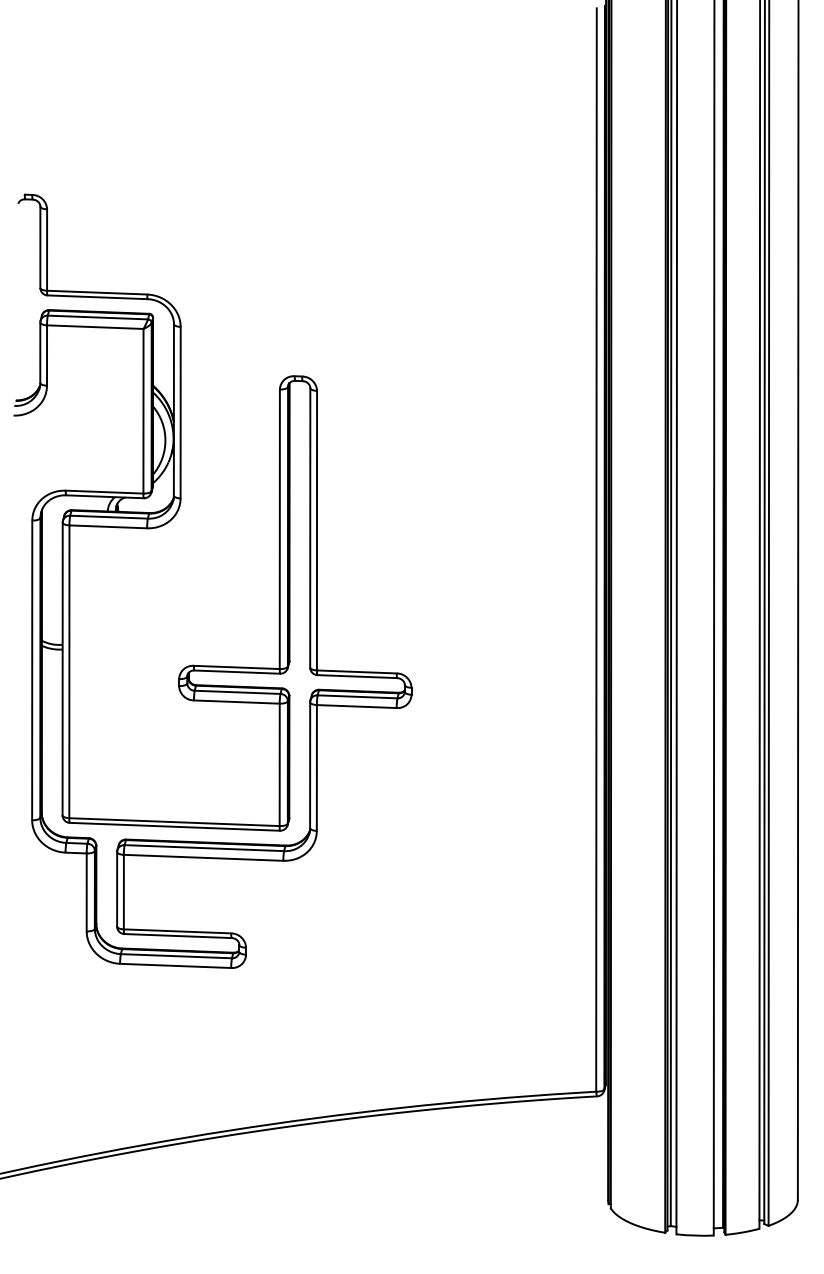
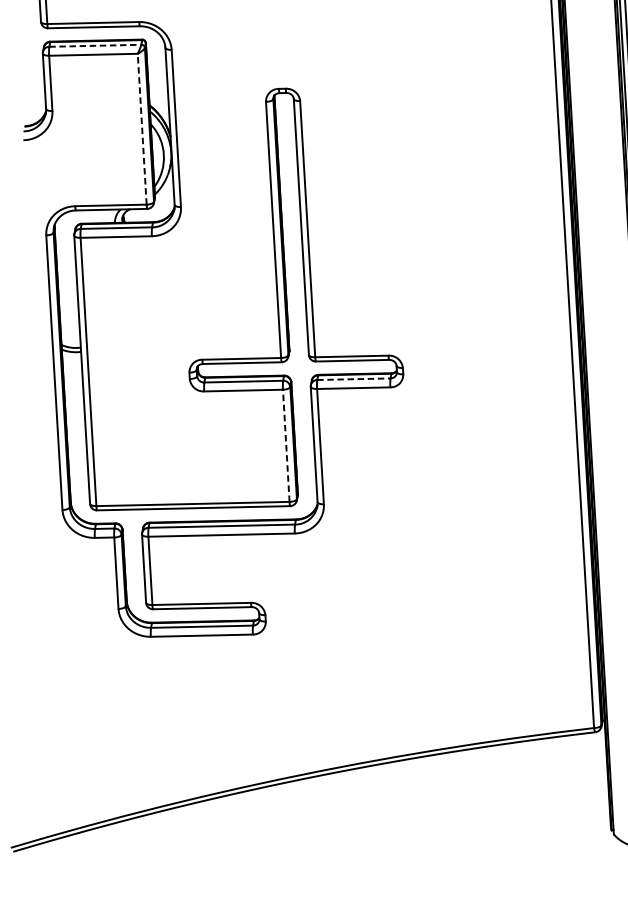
line: (98, 317) -> (95, 45), solid -> dashed
line: (143, 410) -> (142, 128), solid -> dashed
line: (357, 696) -> (353, 378), solid -> dashed
line: (279, 764) -> (286, 445), solid -> dashed

